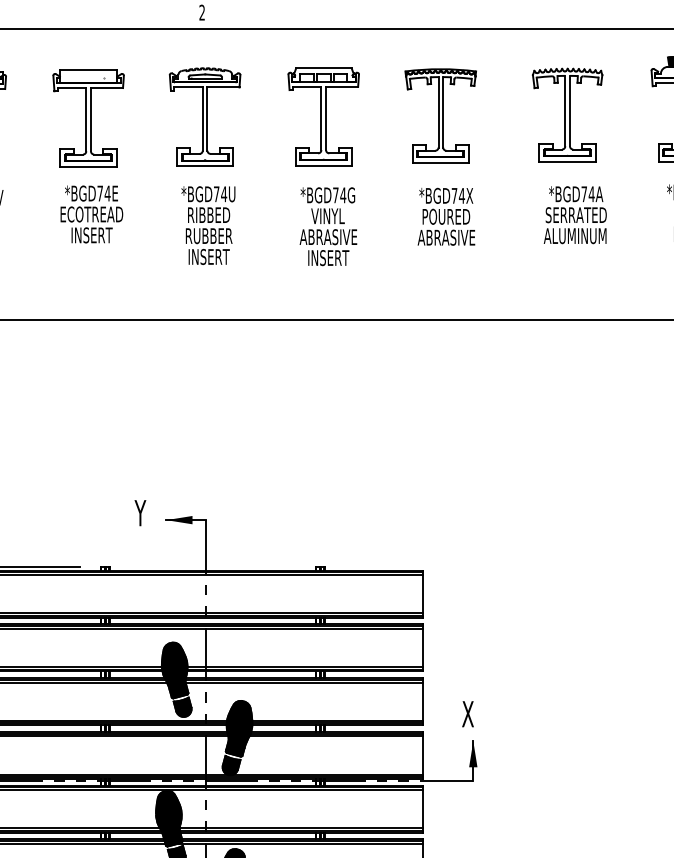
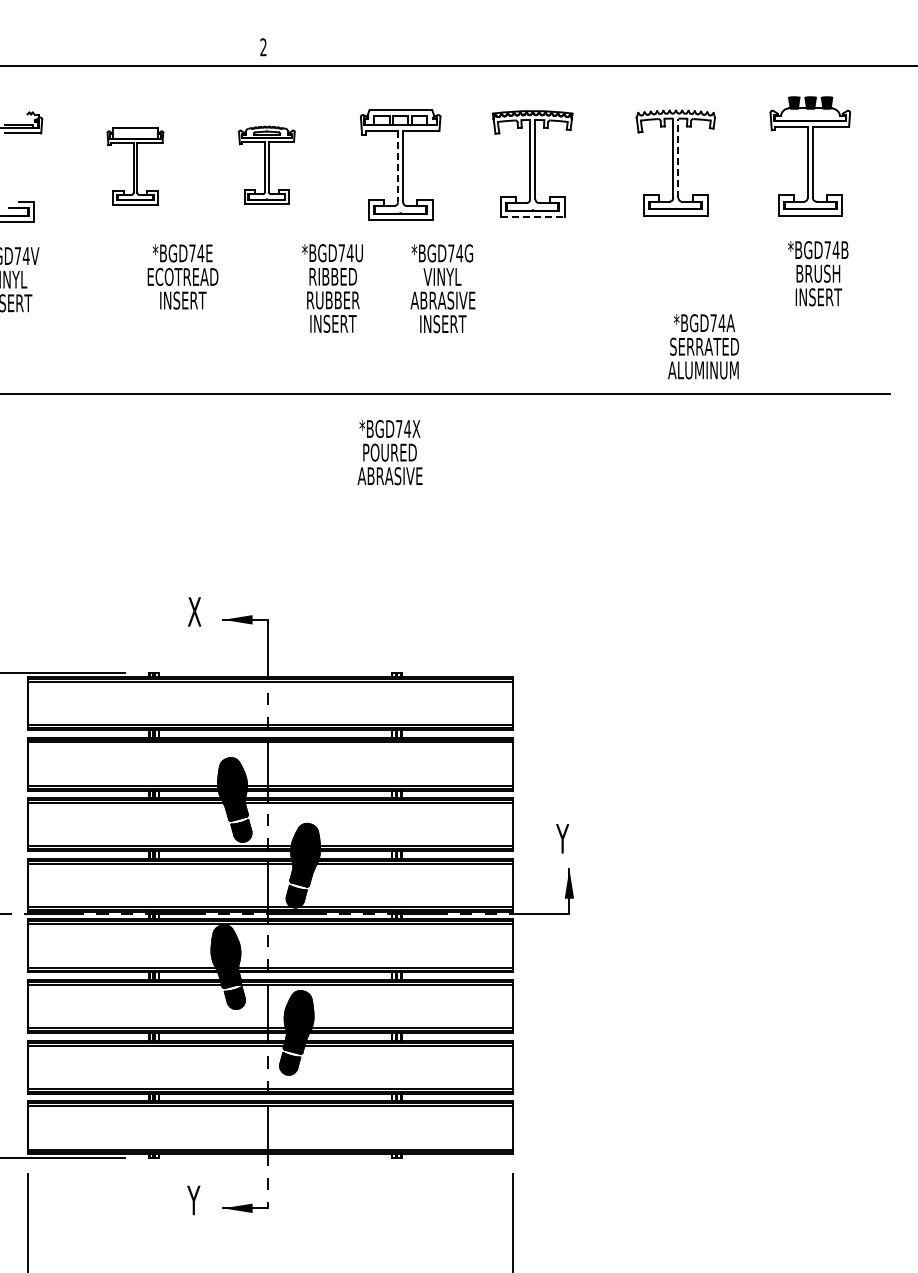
line: (569, 111) -> (678, 158), solid -> dashed
part: (204, 117) -> (266, 165), size x0.7
part: (88, 118) -> (135, 166), size x0.7
line: (321, 118) -> (398, 166), solid -> dashed
line: (440, 163) -> (532, 217), solid -> dashed
text: (91, 214) -> (182, 276), moved
text: (575, 214) -> (703, 346), moved
text: (445, 216) -> (389, 452), moved
text: (208, 225) -> (332, 288), moved
text: (328, 226) -> (442, 288), moved
text: (141, 512) -> (194, 611), Y -> X
text: (468, 713) -> (563, 838), X -> Y

